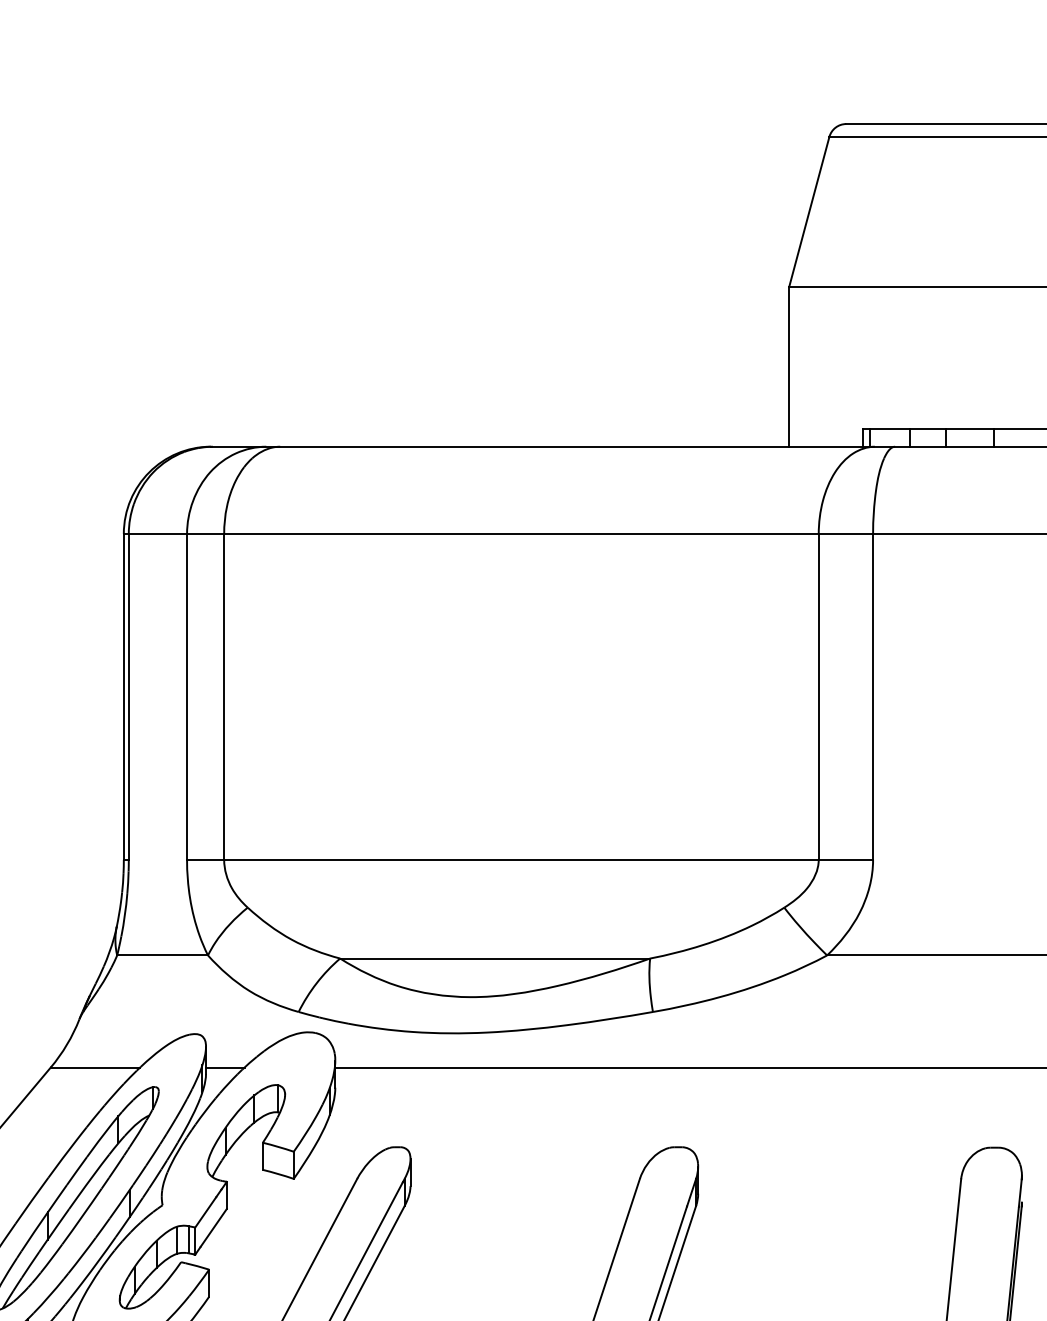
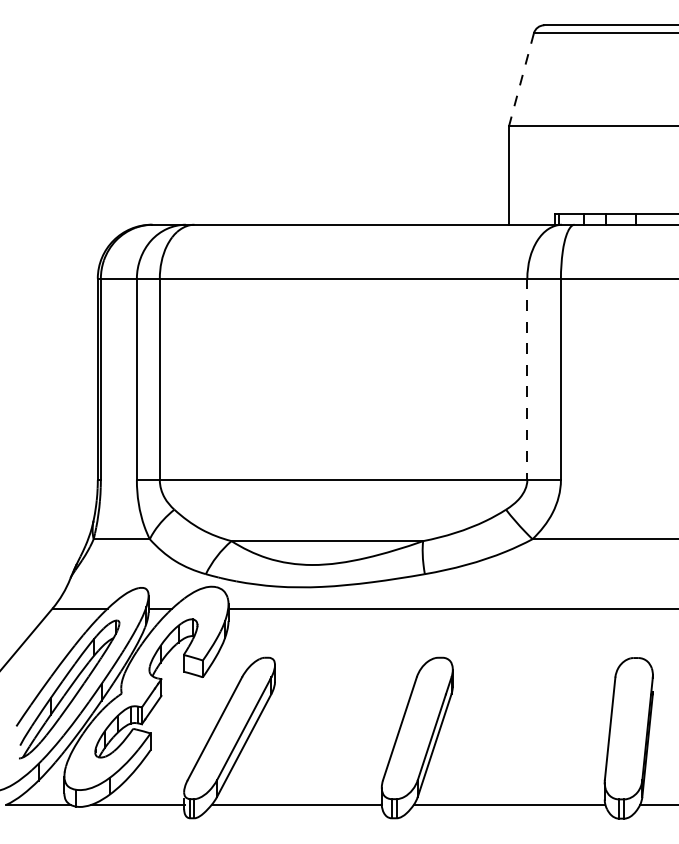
line: (809, 211) -> (521, 79), solid -> dashed
line: (818, 697) -> (527, 379), solid -> dashed

